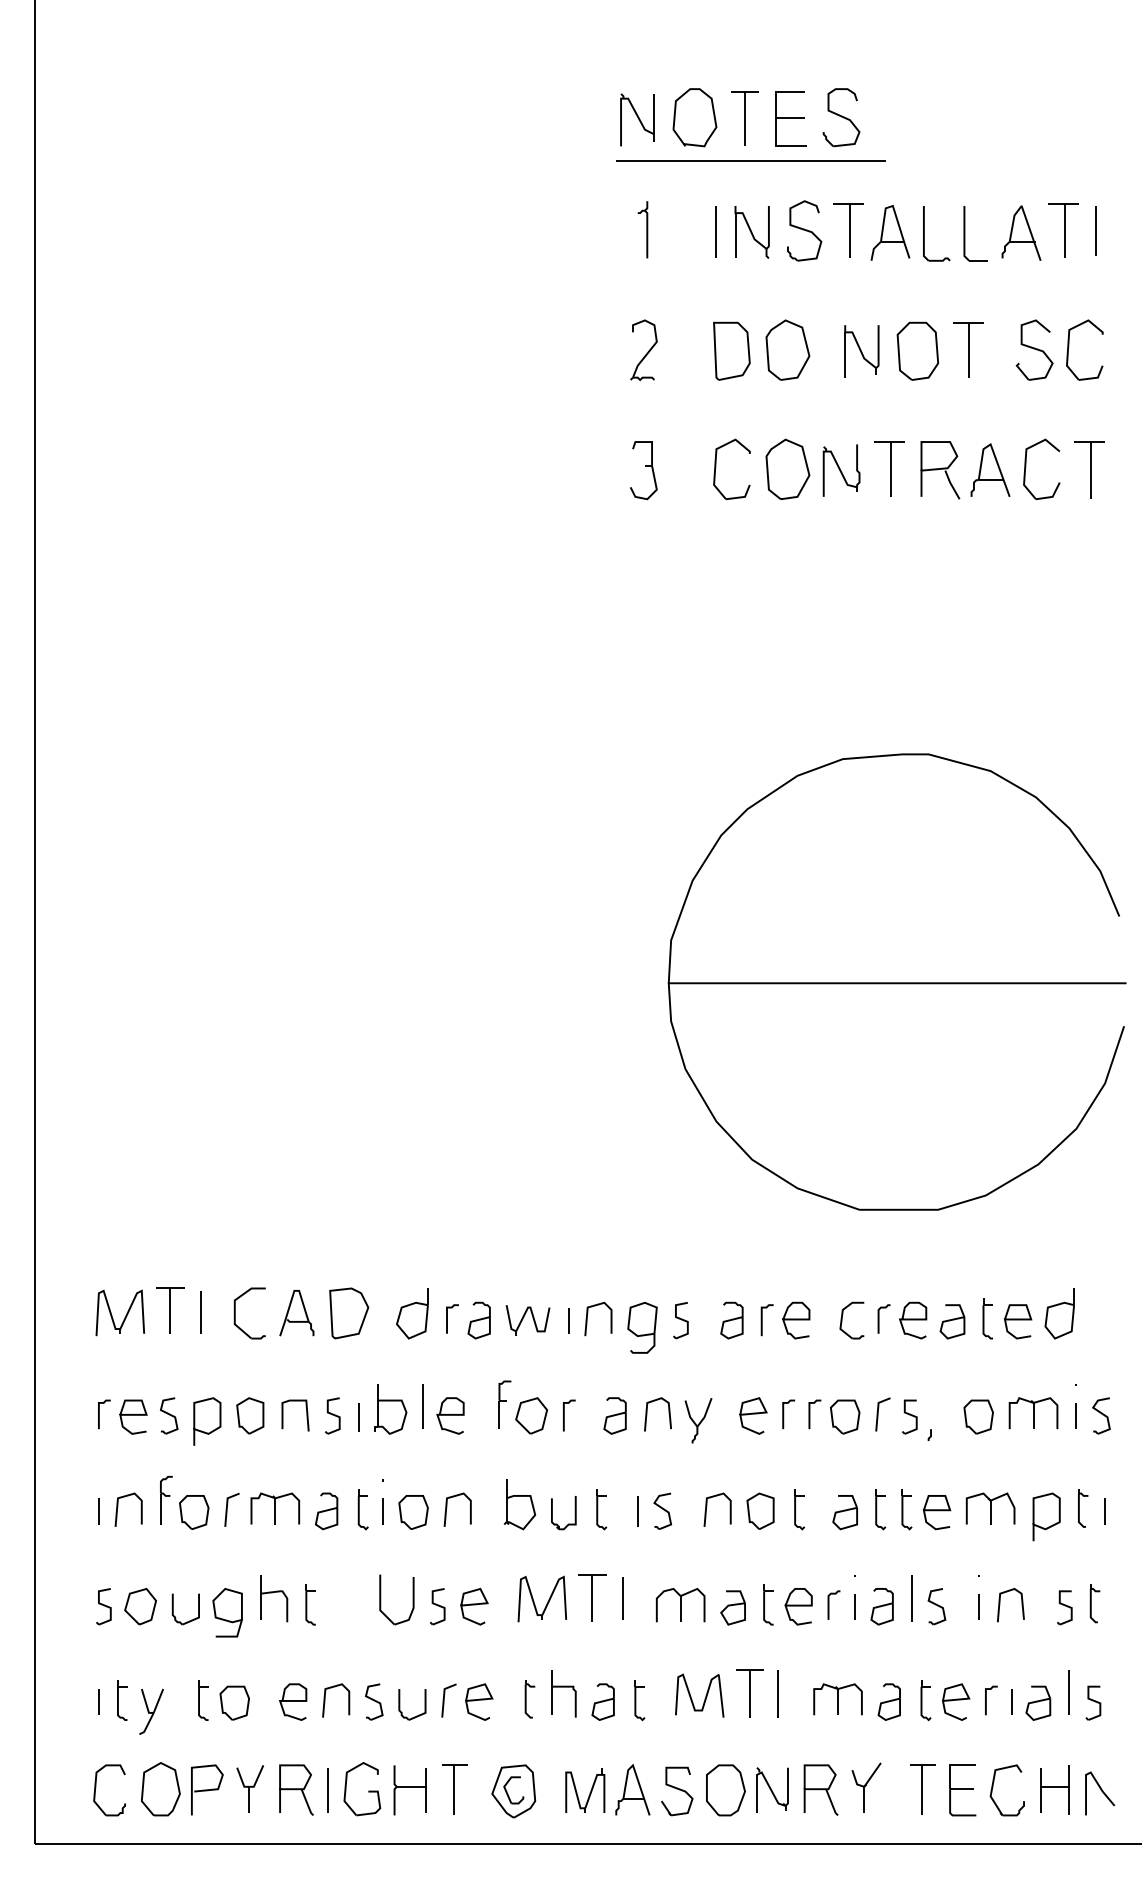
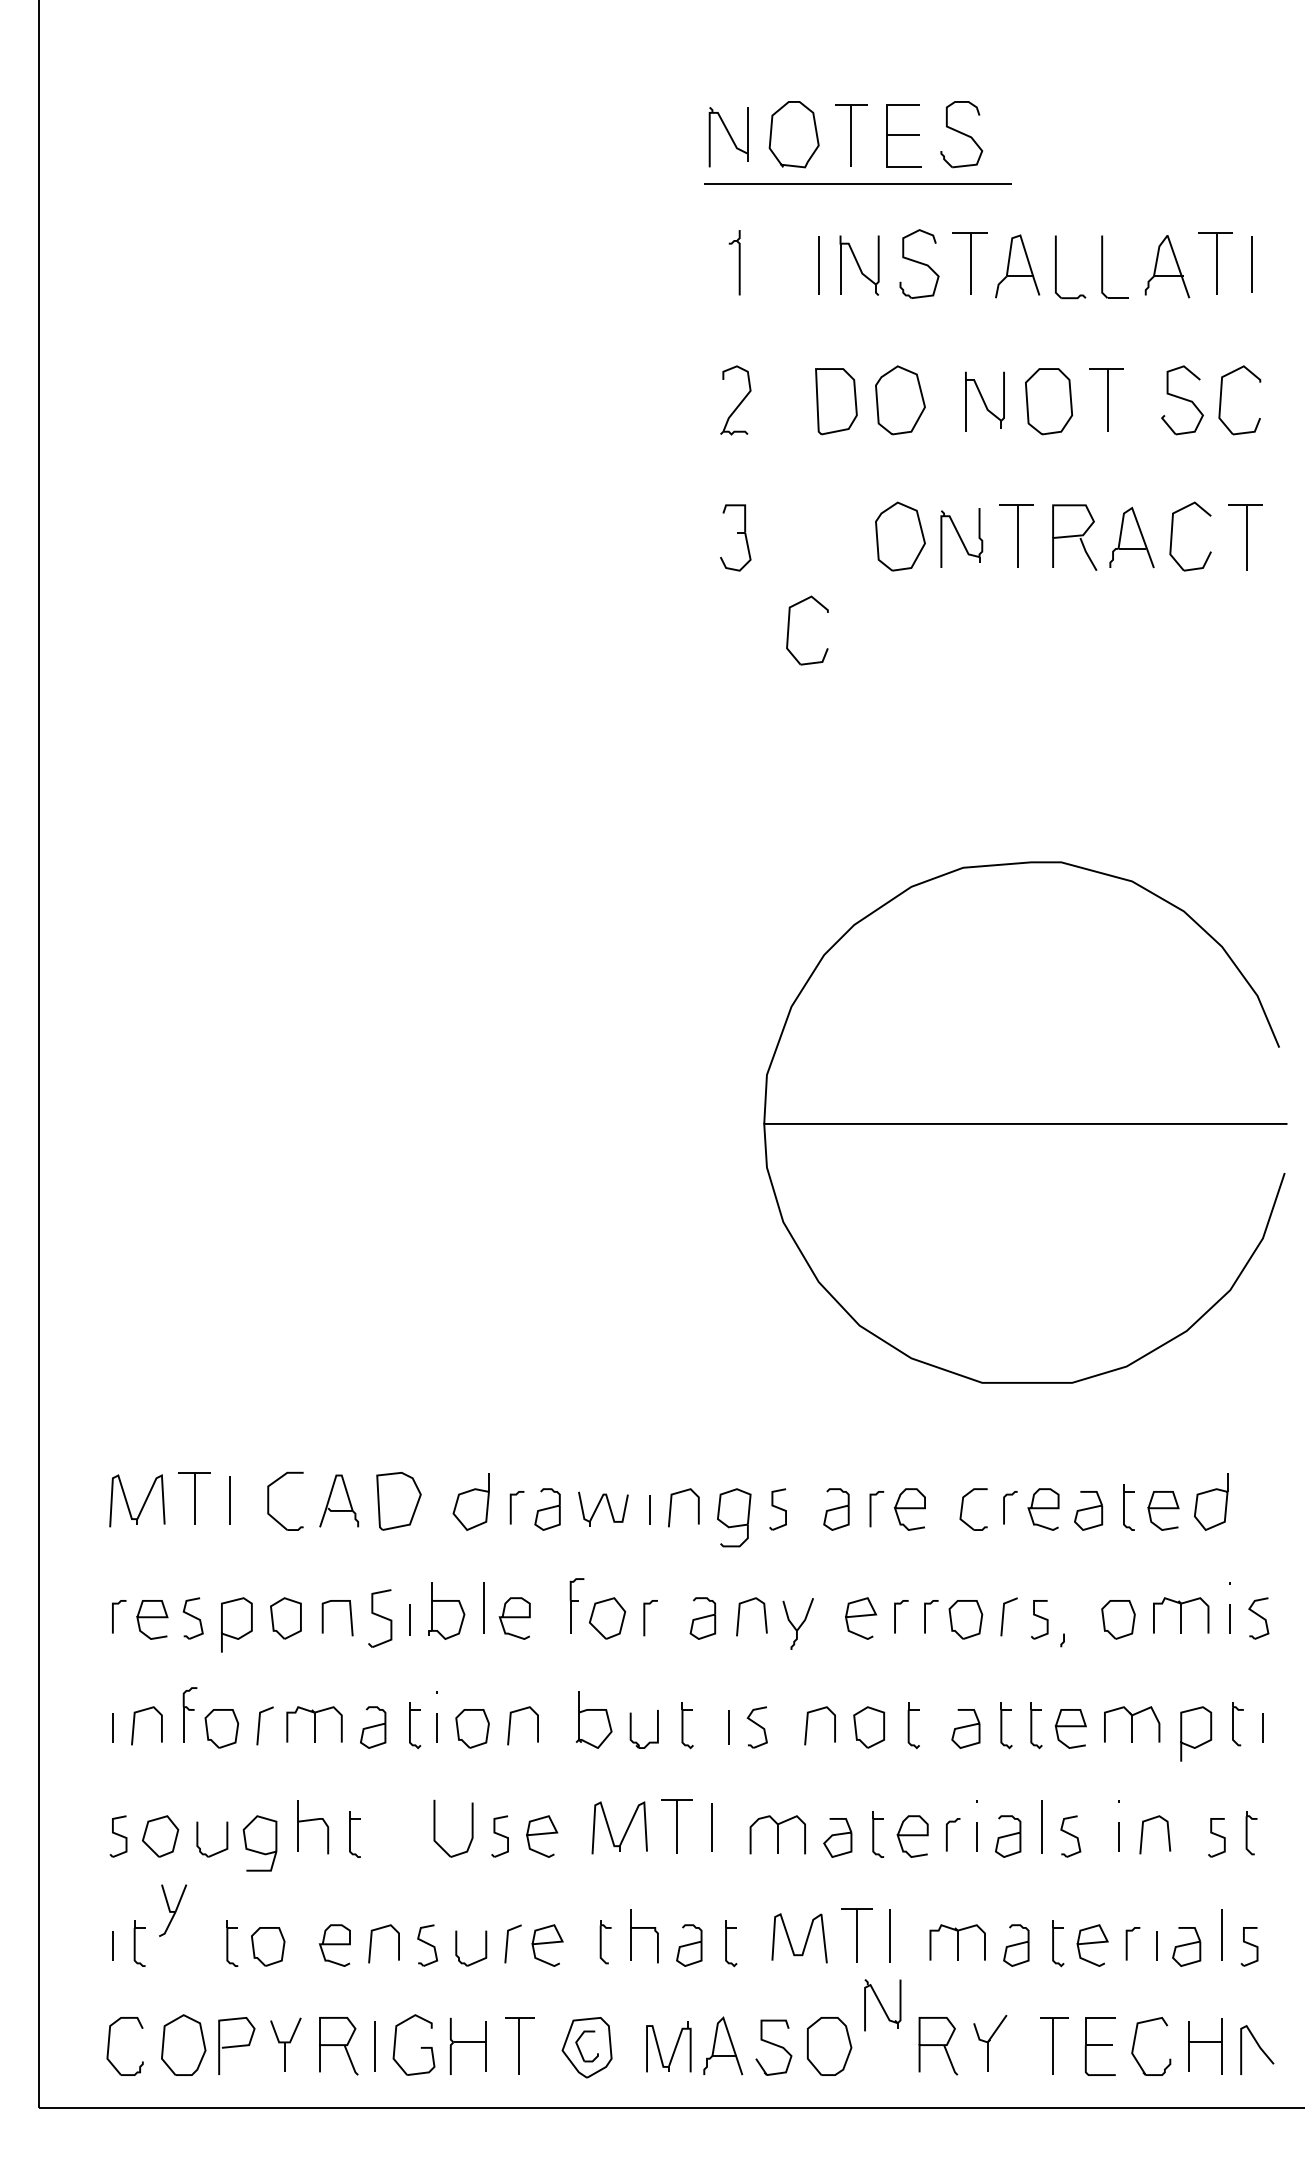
part: (716, 469) -> (789, 630), moved
part: (332, 1415) -> (379, 1618), size x1.4
part: (151, 1711) -> (173, 1910), moved
part: (772, 1790) -> (882, 2005), moved

